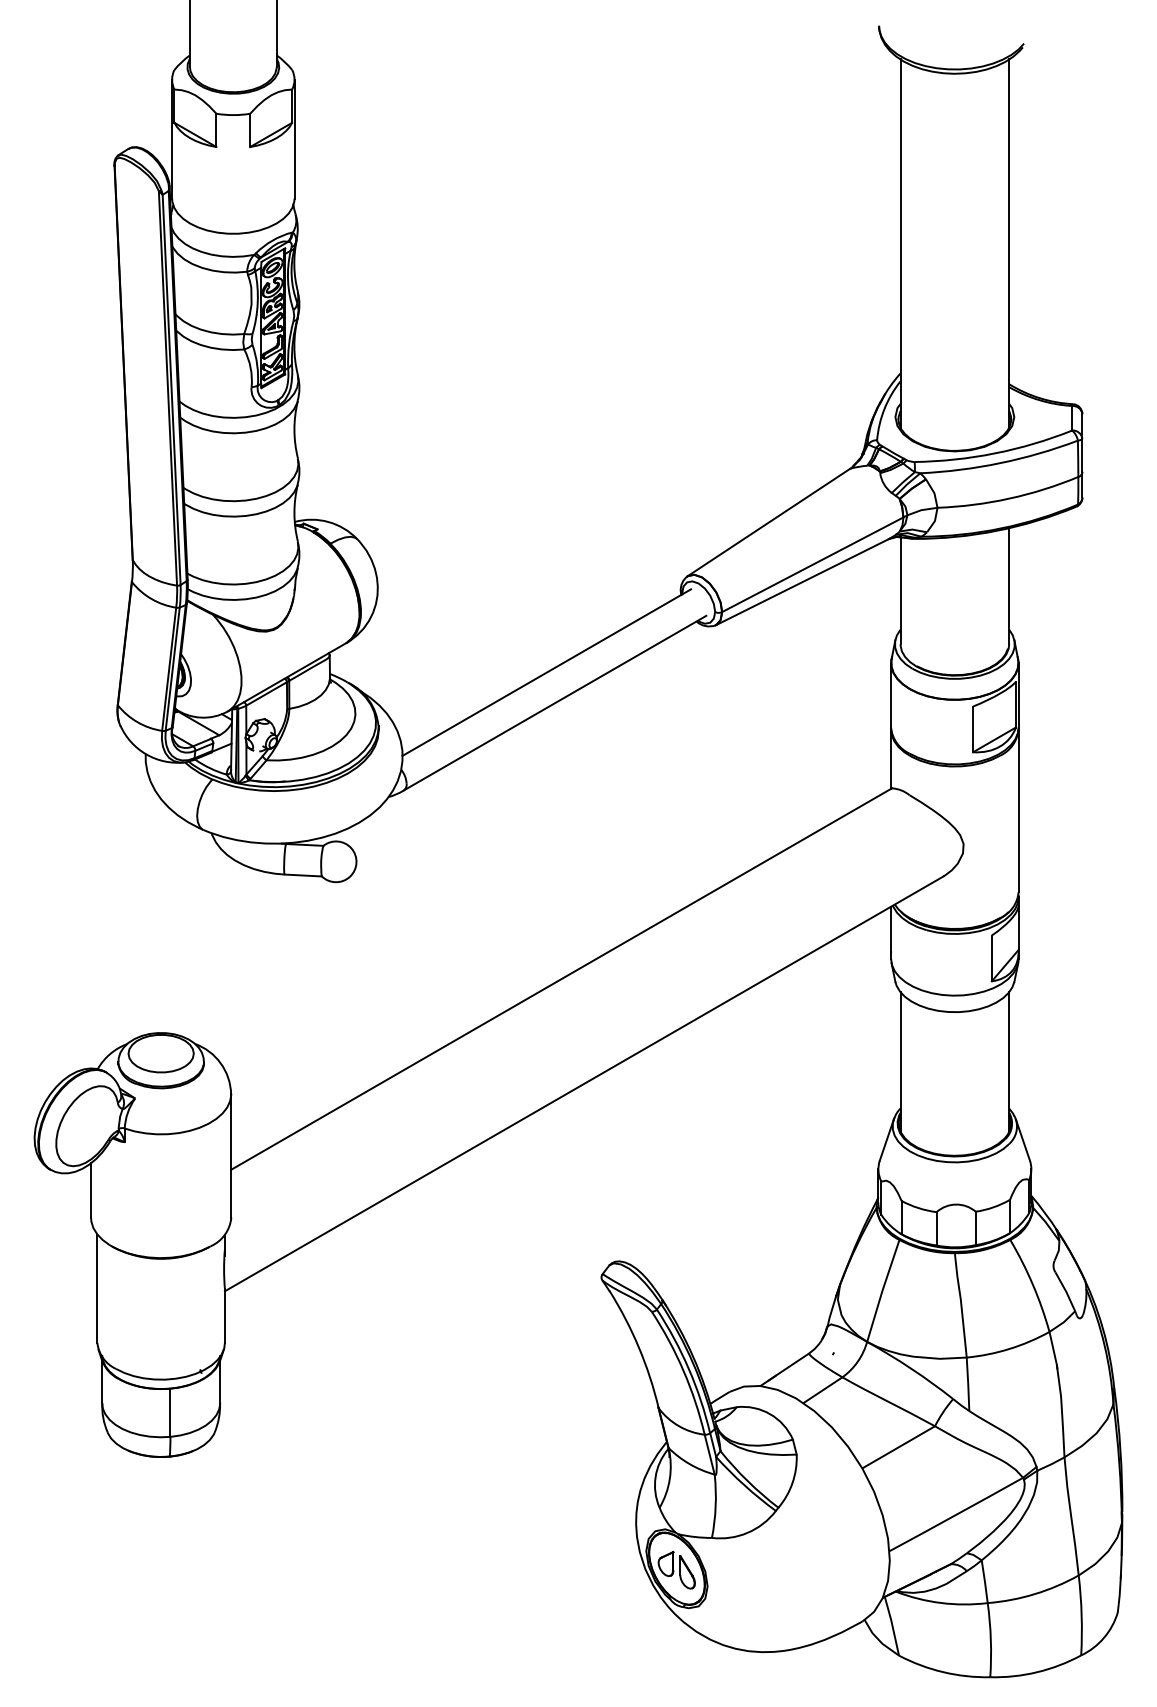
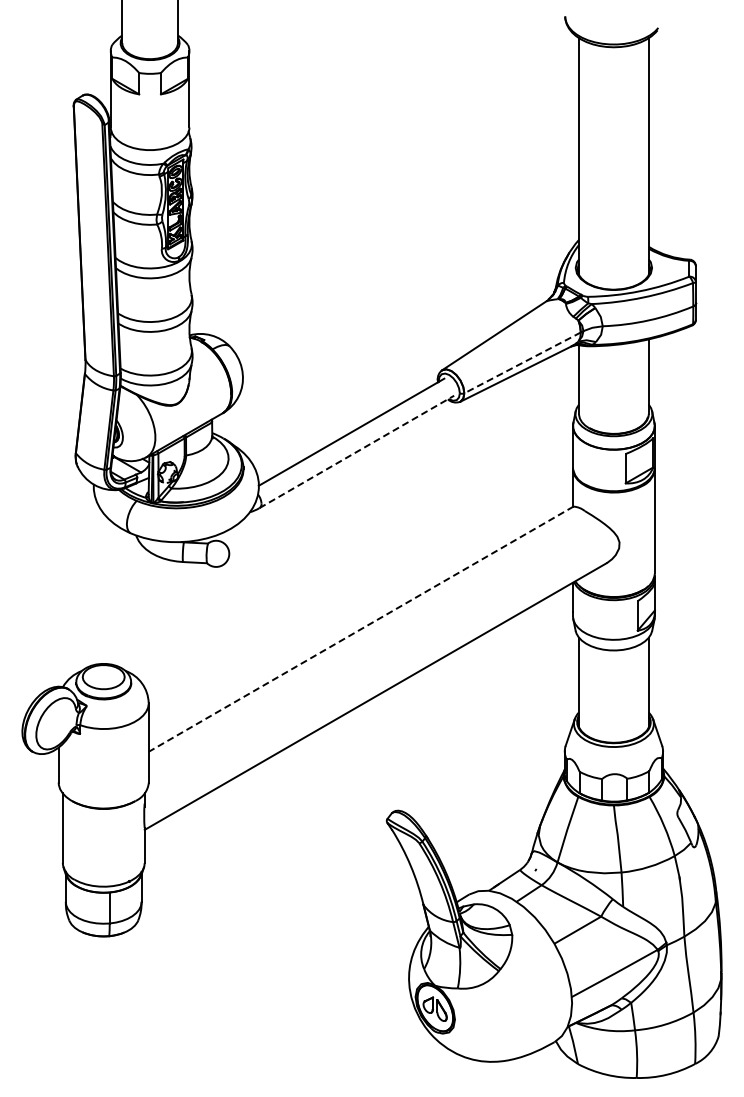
line: (812, 564) -> (522, 362), solid -> dashed
line: (555, 702) -> (357, 451), solid -> dashed
line: (560, 979) -> (360, 629), solid -> dashed

